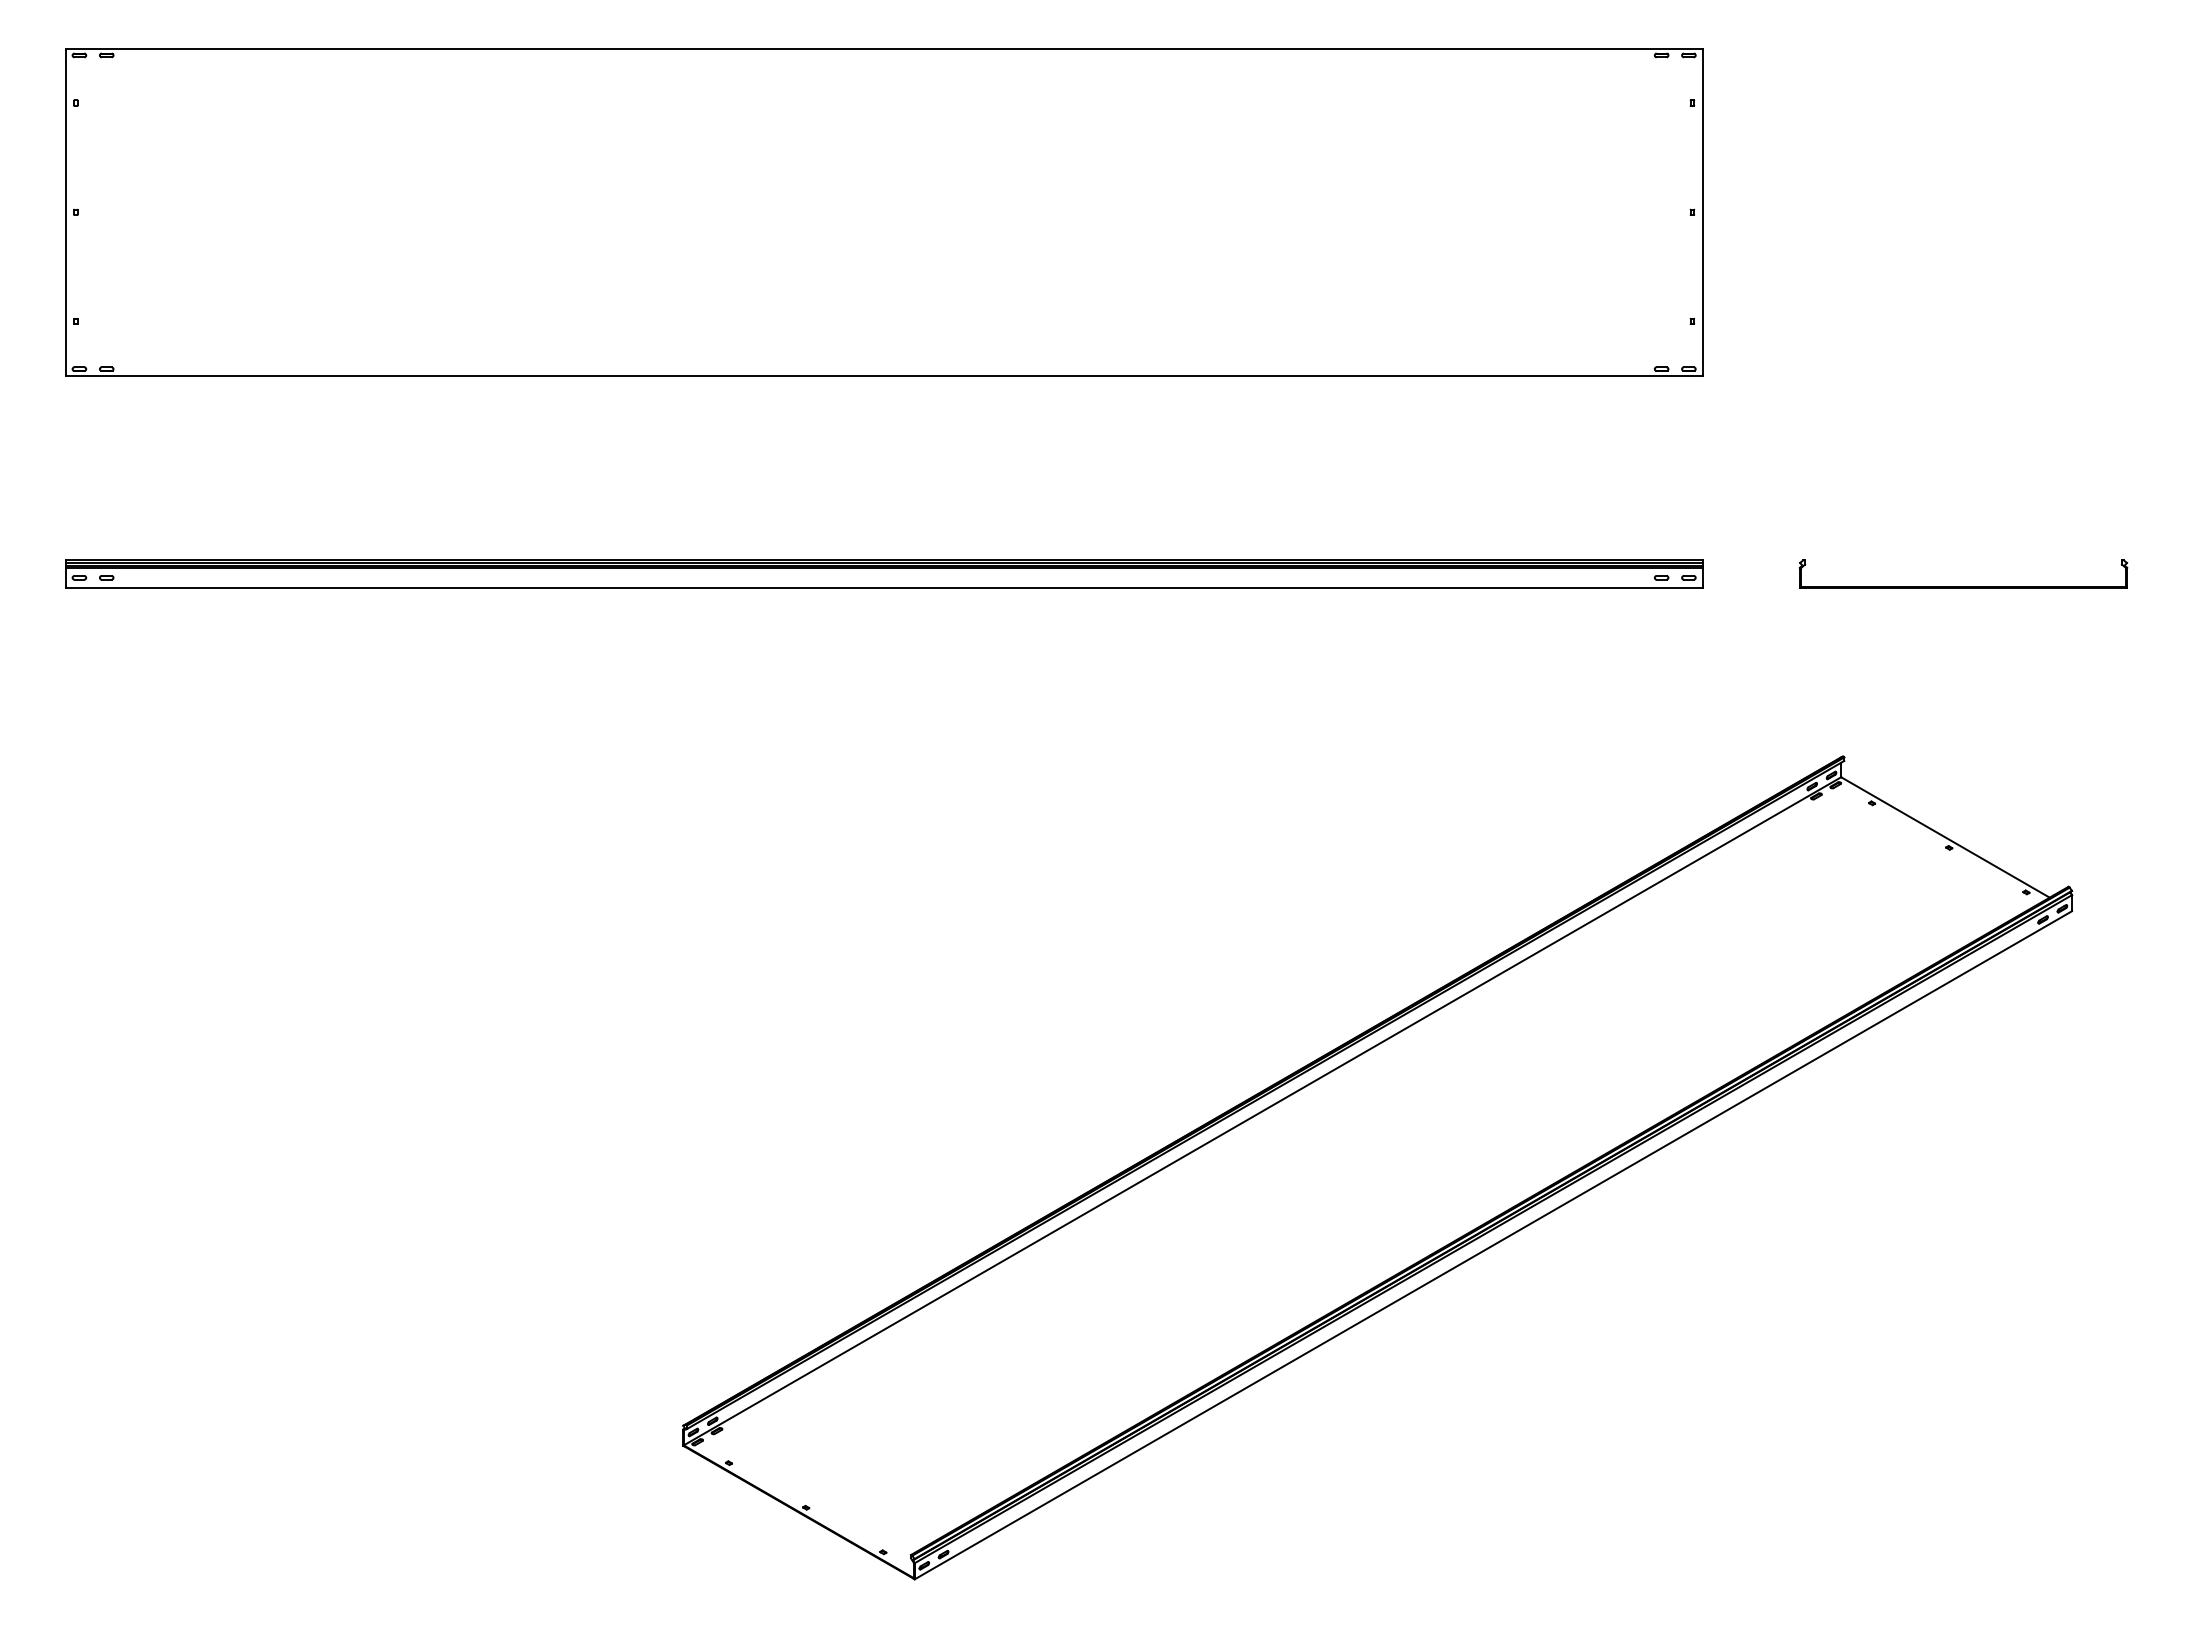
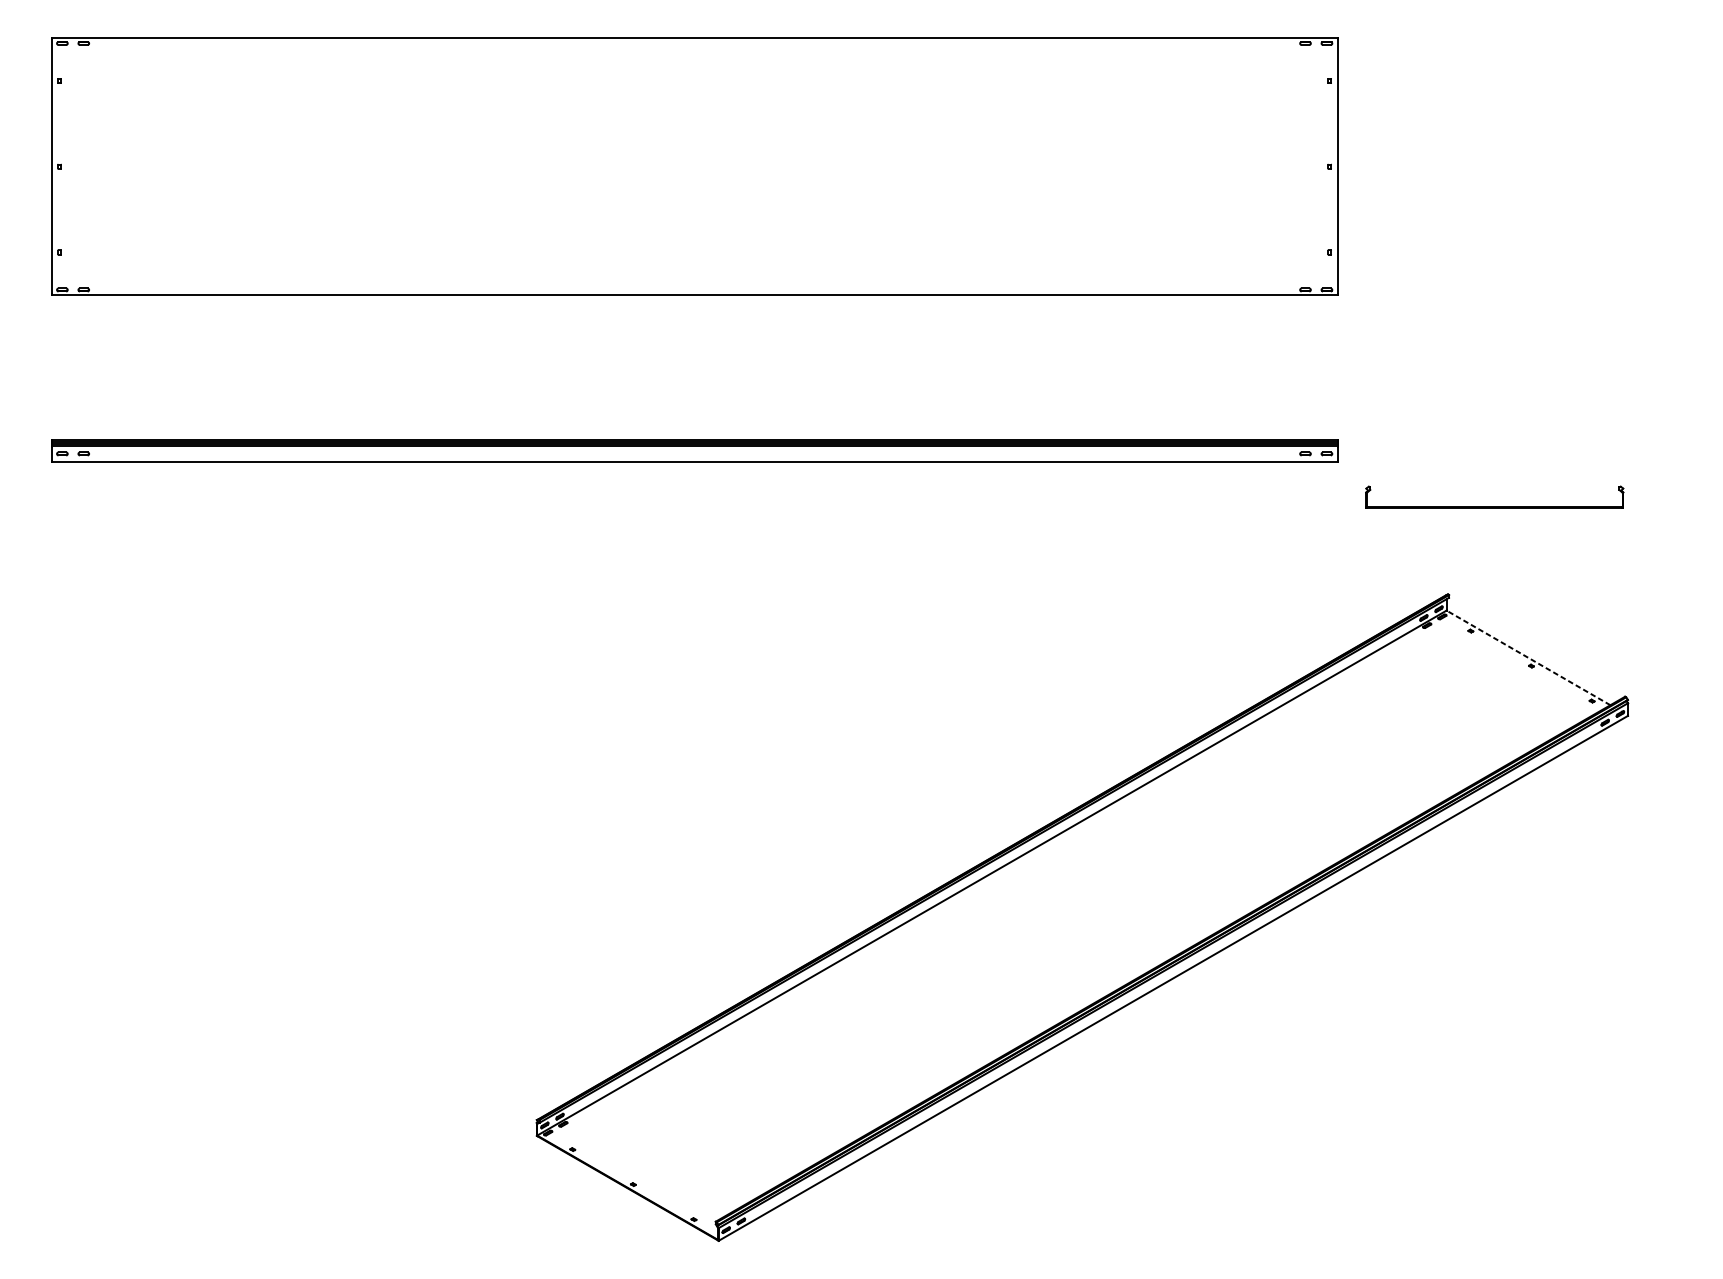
part: (1963, 586) -> (1494, 507), moved
line: (1945, 837) -> (1528, 657), solid -> dashed

